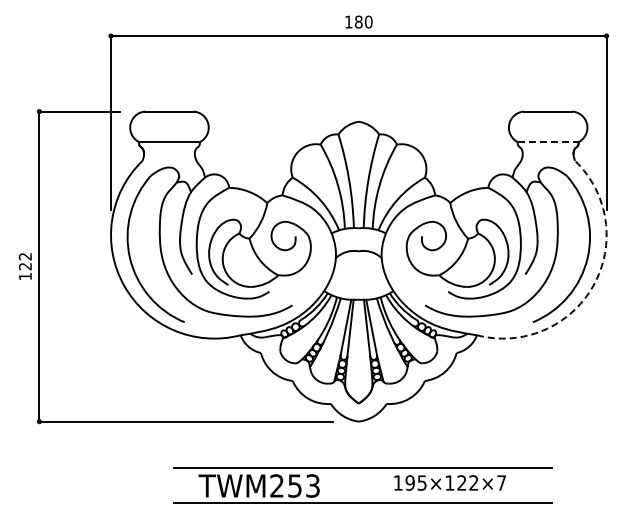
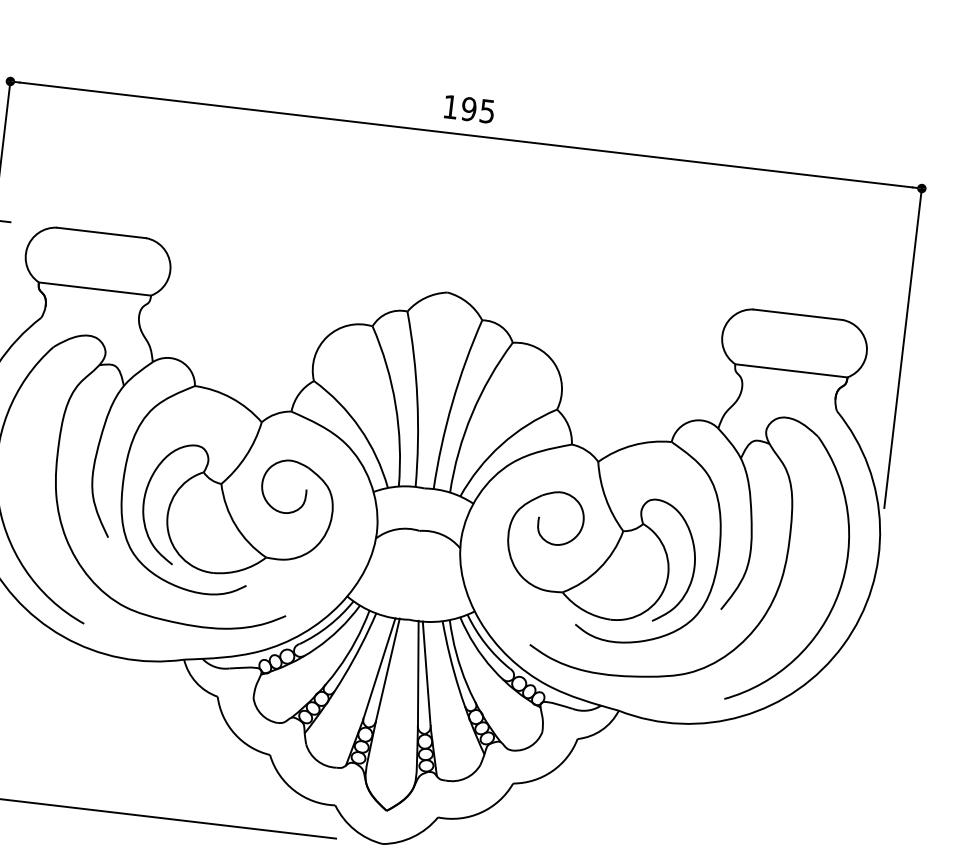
text: (363, 21) -> (477, 109), 180 -> 195
line: (548, 142) -> (791, 371), dashed -> solid
arc: (593, 285) -> (843, 644), dashed -> solid

